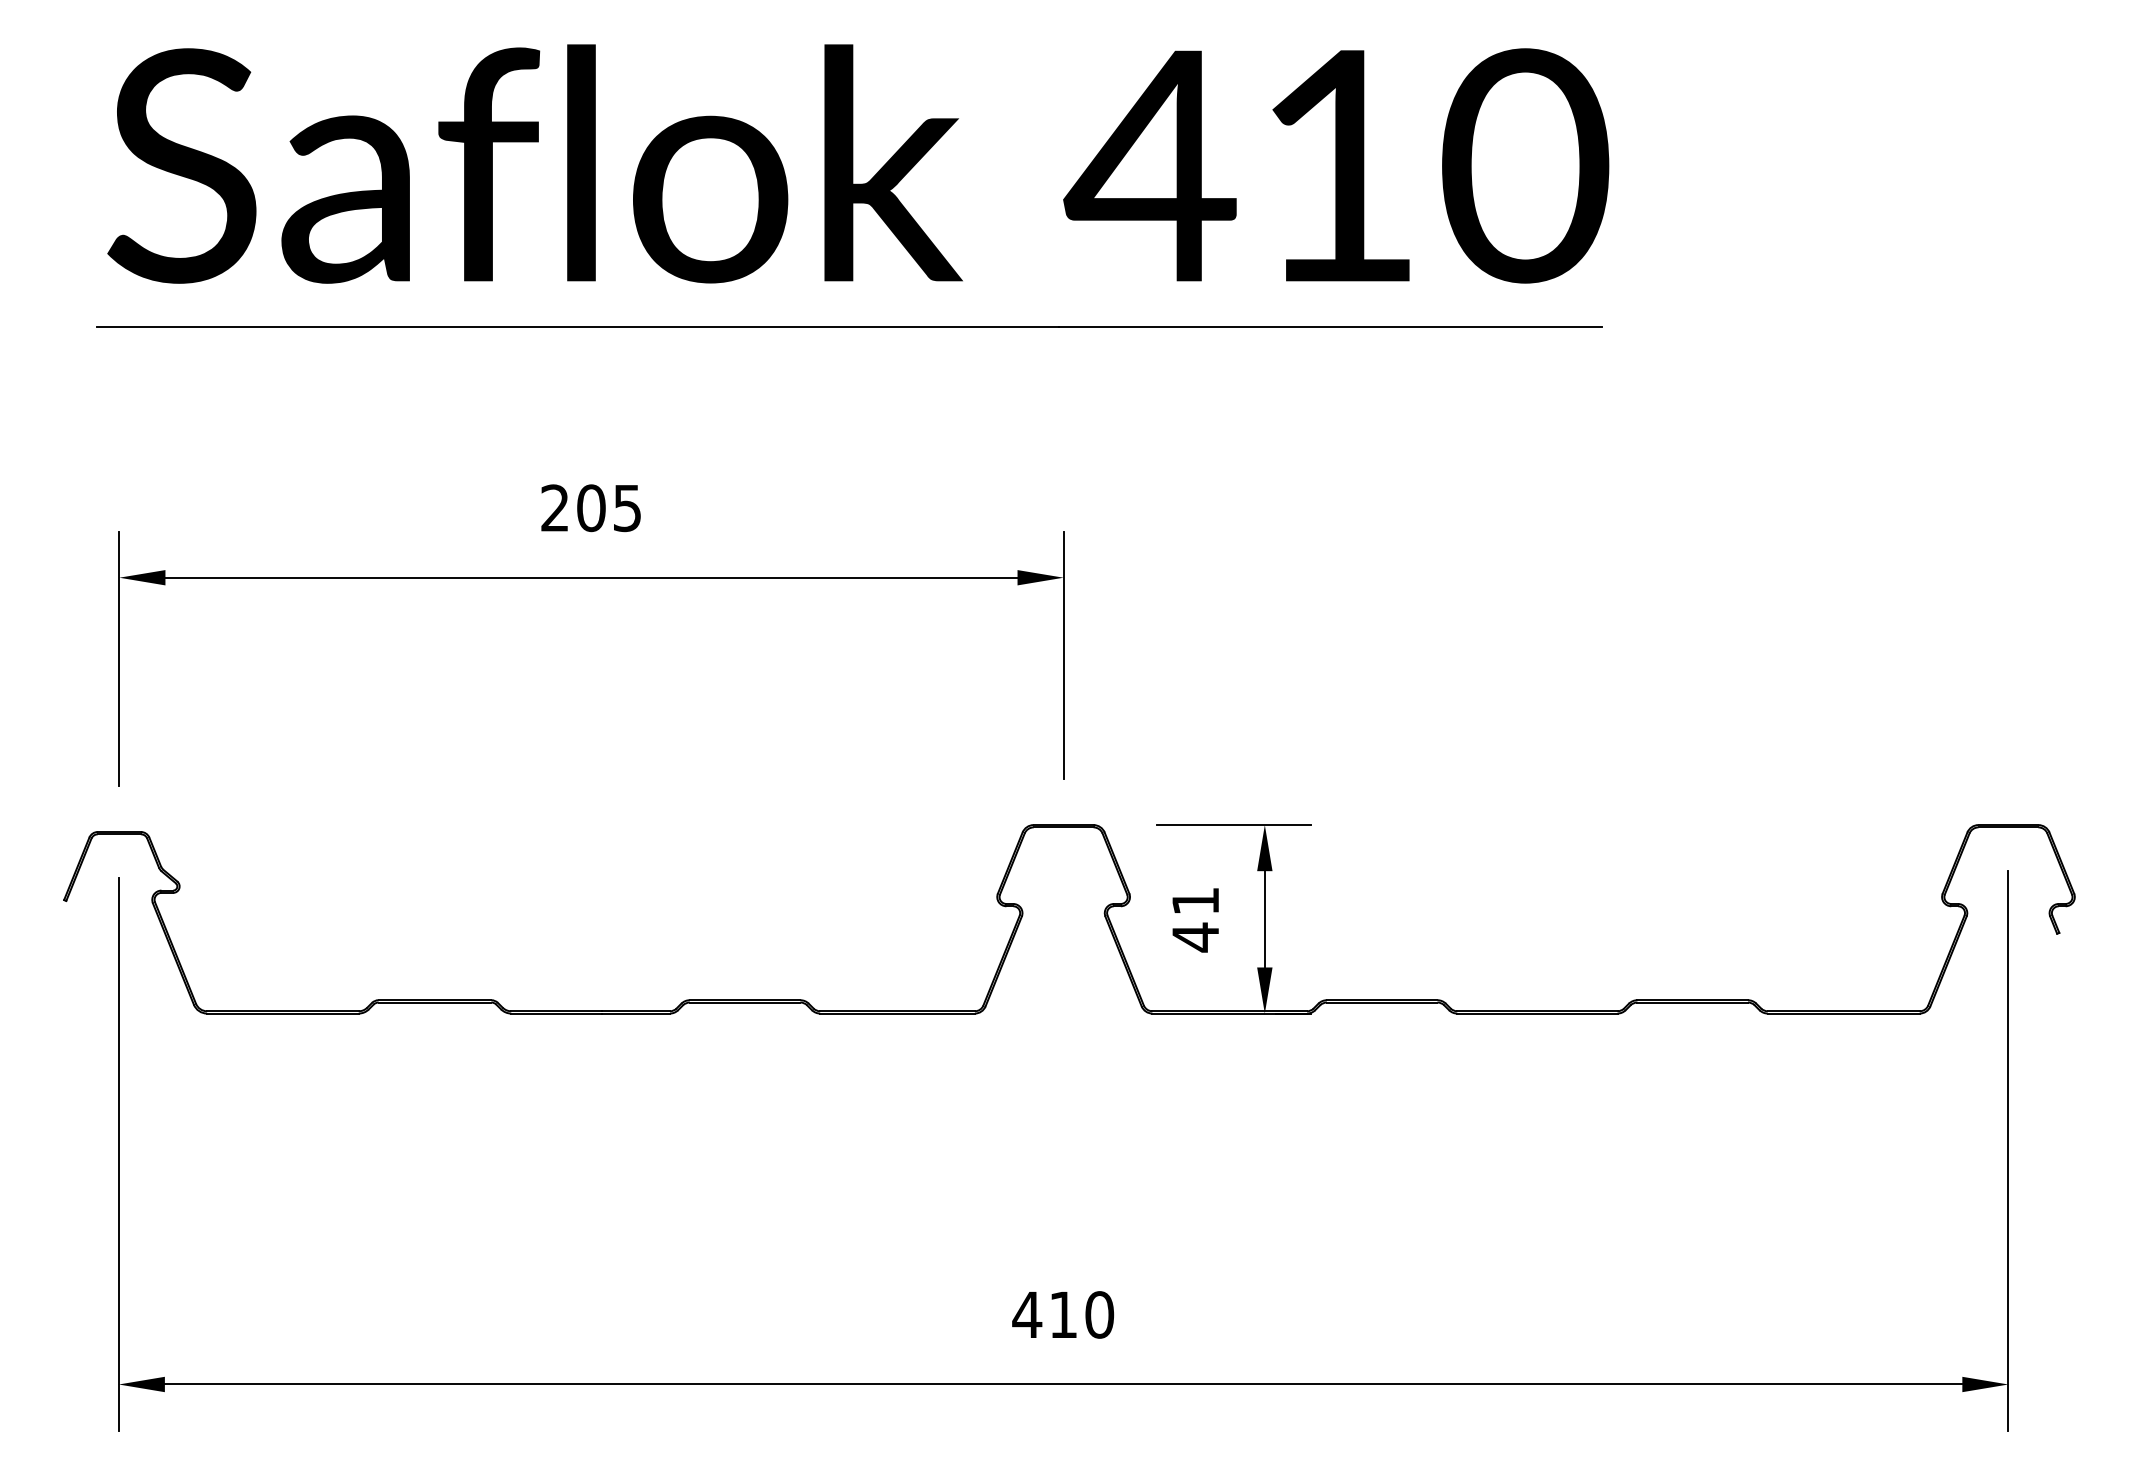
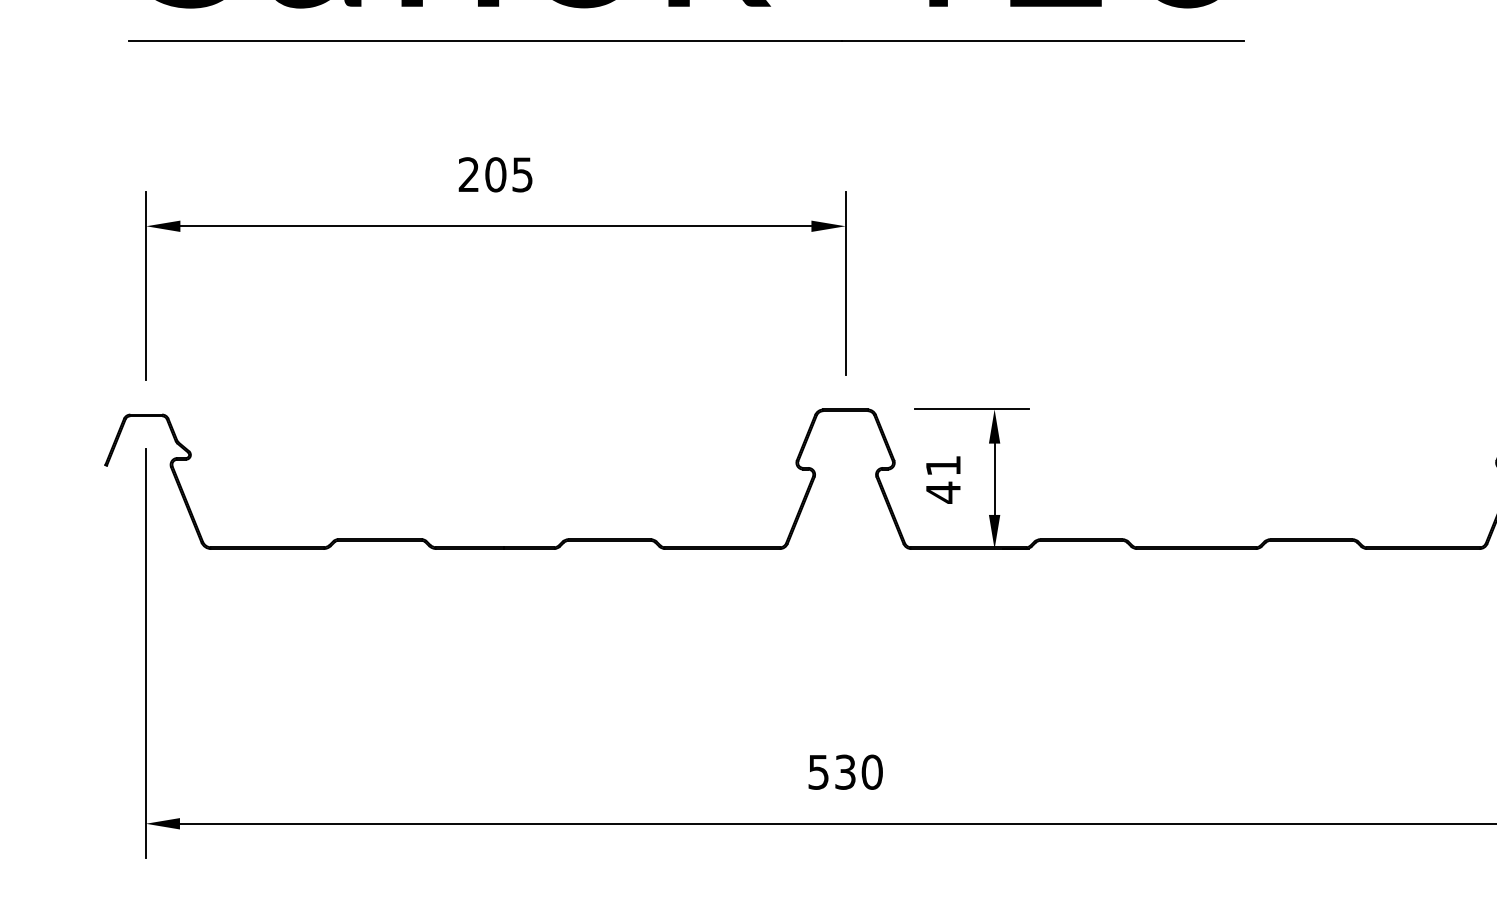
text: (1044, 1314) -> (831, 771), 410 -> 530

